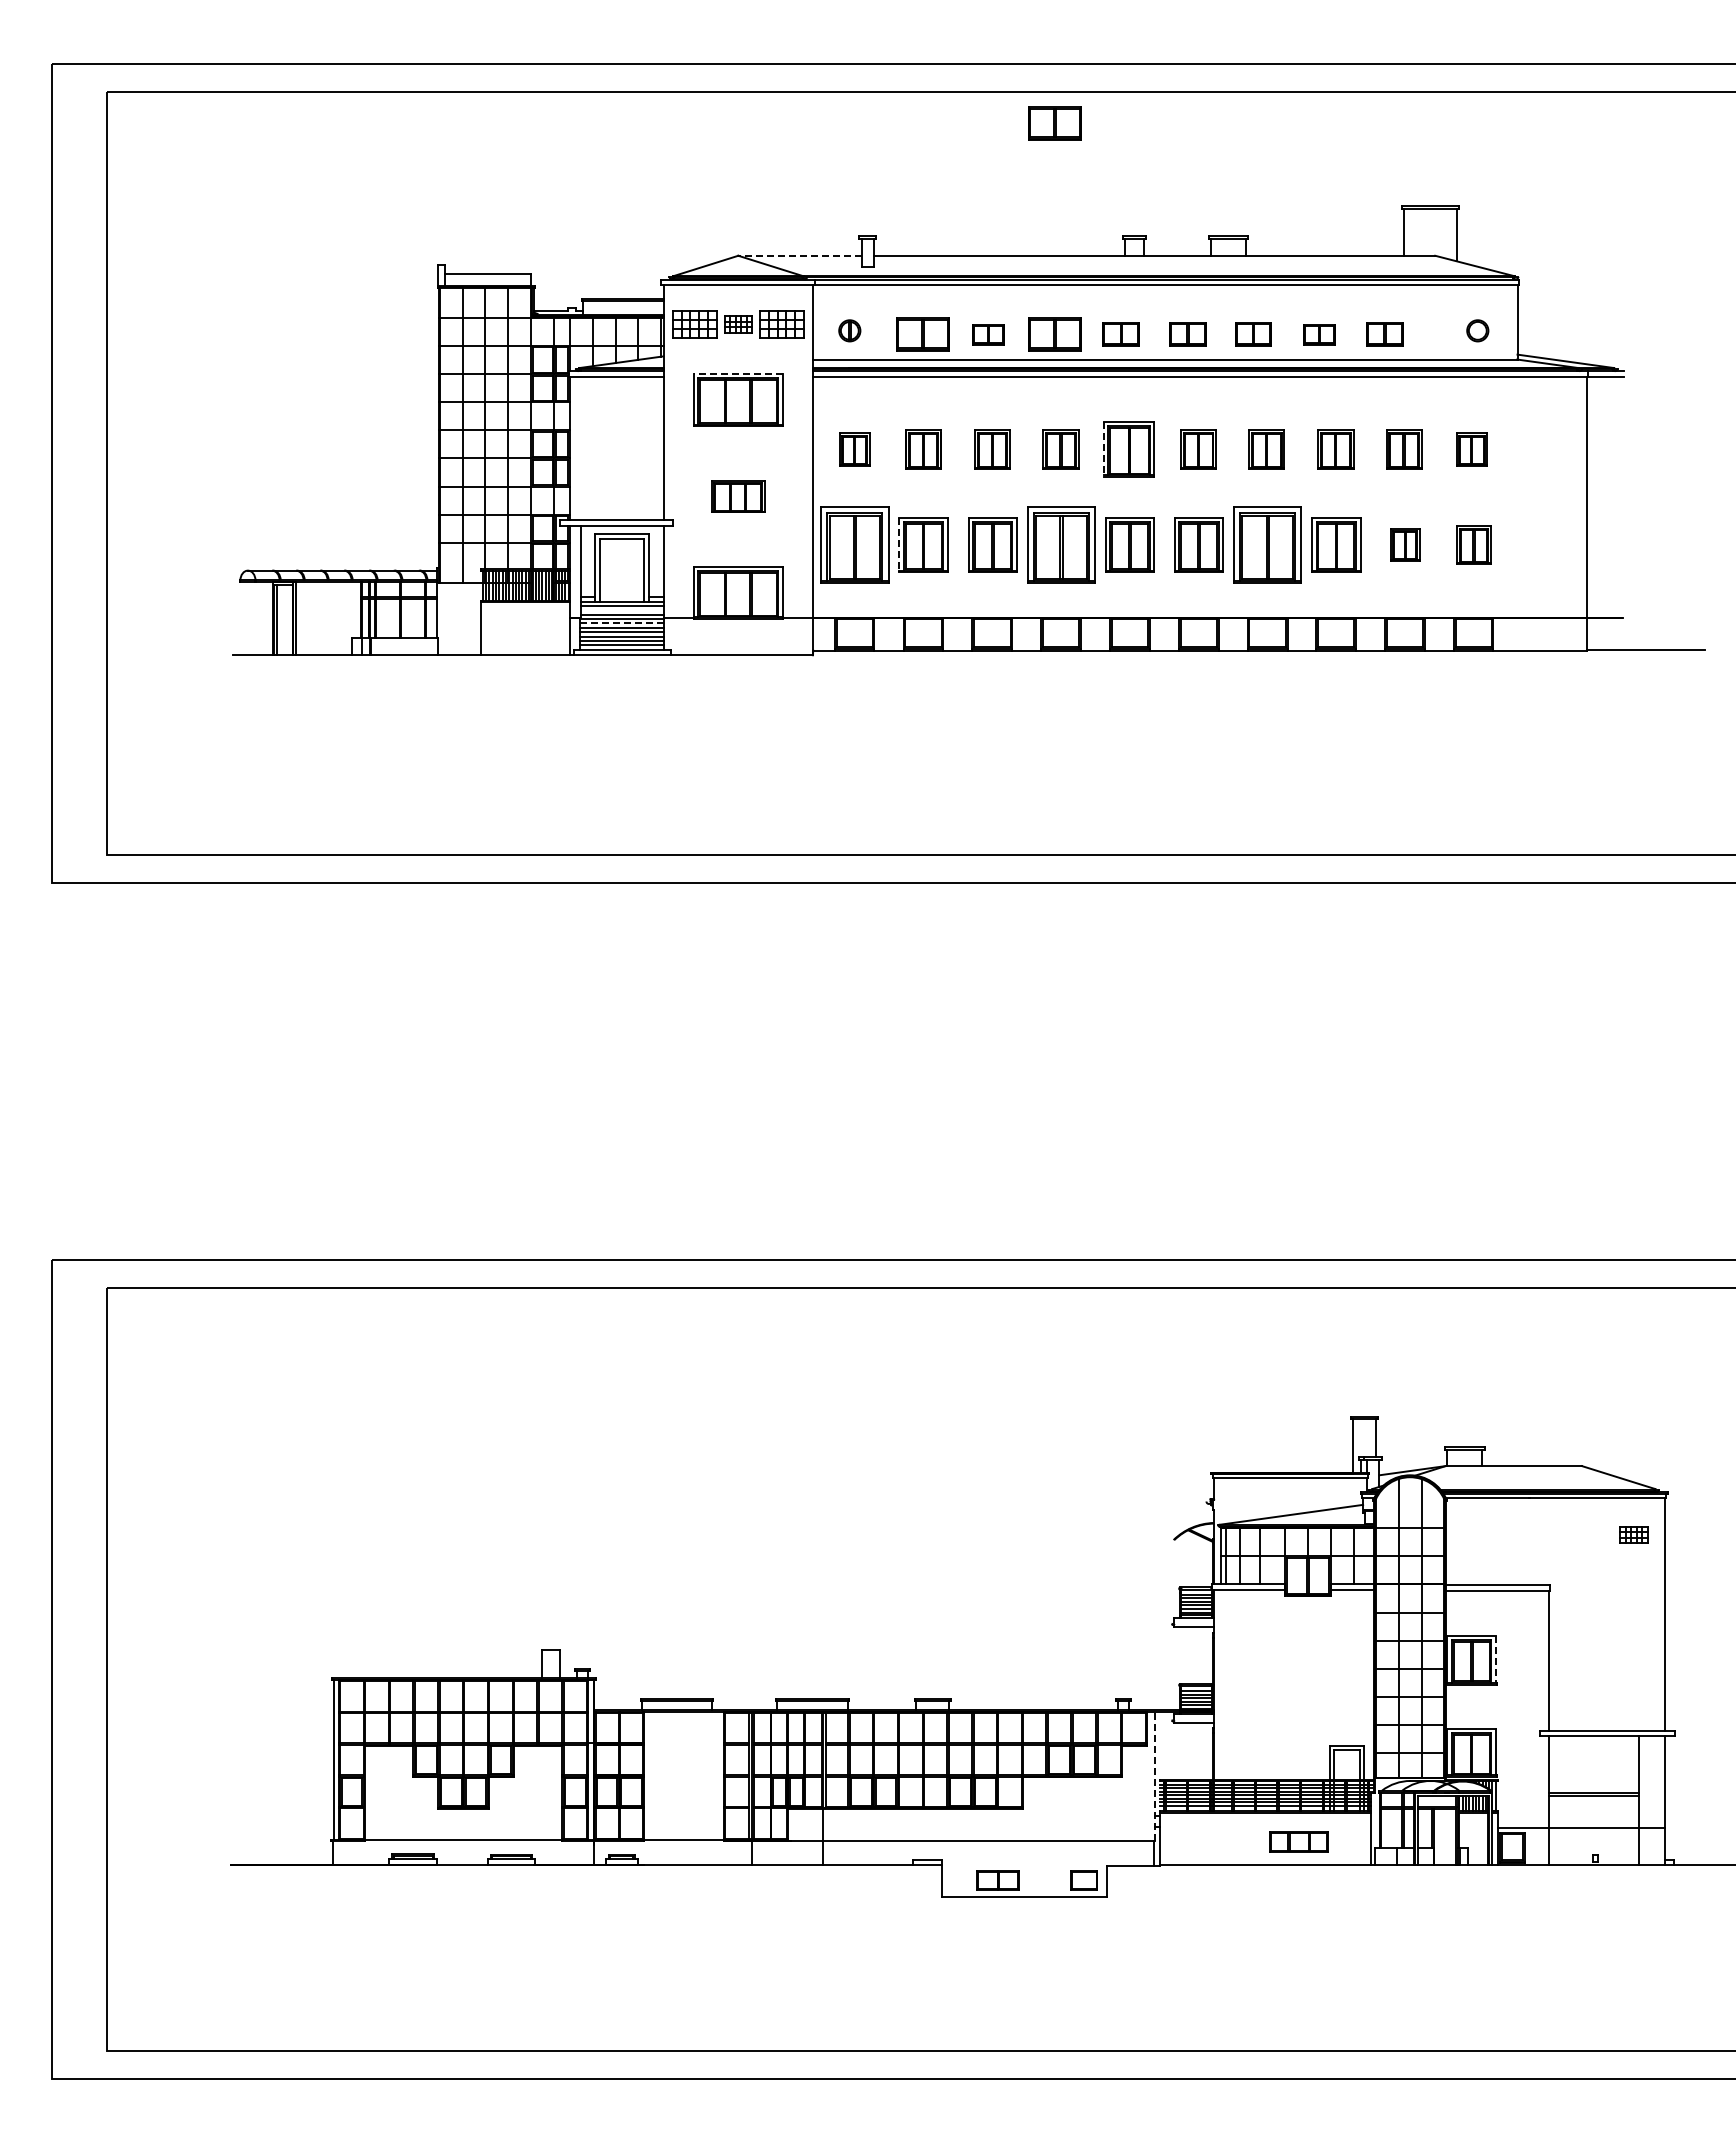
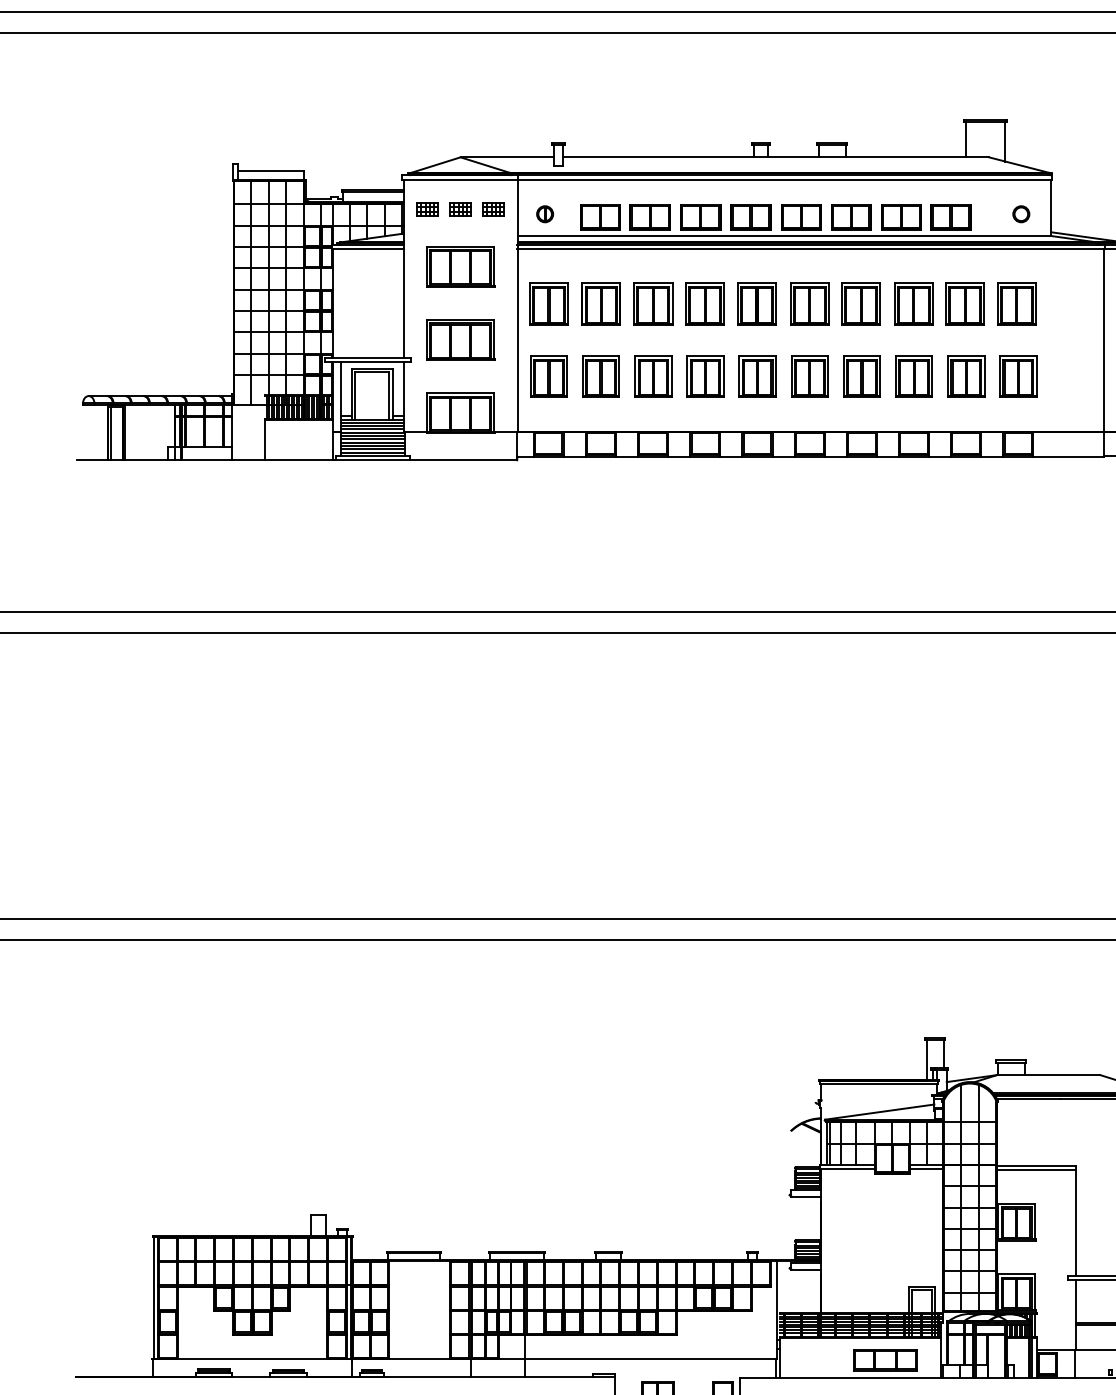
part: (1054, 123) -> (700, 57), removed
line: (800, 255) -> (507, 157), dashed -> solid
part: (694, 324) -> (427, 209), size x0.62
part: (781, 324) -> (493, 209), size x0.62
part: (988, 334) -> (650, 217), size x1.67
part: (1120, 334) -> (750, 217), size x1.43
part: (1187, 334) -> (801, 217), size x1.43
part: (1253, 334) -> (851, 217), size x1.43
part: (1319, 334) -> (901, 217), size x1.67
part: (1384, 334) -> (950, 217), size x1.43
line: (737, 373) -> (459, 246), dashed -> solid
part: (854, 449) -> (548, 304), size x1.67
part: (923, 449) -> (601, 304), size x1.43
part: (992, 449) -> (653, 304), size x1.43
part: (1060, 449) -> (704, 304), size x1.43
part: (1198, 449) -> (809, 304), size x1.43
part: (1266, 449) -> (861, 304), size x1.43
part: (1335, 449) -> (913, 304), size x1.43
part: (1403, 449) -> (964, 304), size x1.43
part: (1471, 449) -> (1016, 304), size x1.67
line: (1103, 450) -> (737, 304), dashed -> solid
part: (738, 496) -> (460, 339), size x1.67
part: (854, 544) -> (548, 376), size x0.71
part: (1060, 544) -> (704, 376), size x0.71
part: (1267, 544) -> (861, 376), size x0.71
part: (1404, 544) -> (965, 376), size x1.67
part: (1473, 544) -> (1018, 376), size x1.43
line: (899, 545) -> (582, 377), dashed -> solid
line: (621, 610) -> (371, 426), added
line: (621, 623) -> (371, 436), dashed -> solid
line: (1495, 1659) -> (1034, 1221), dashed -> solid
line: (1155, 1775) -> (776, 1309), dashed -> solid
part: (1298, 1841) -> (885, 1359), size x1.43

